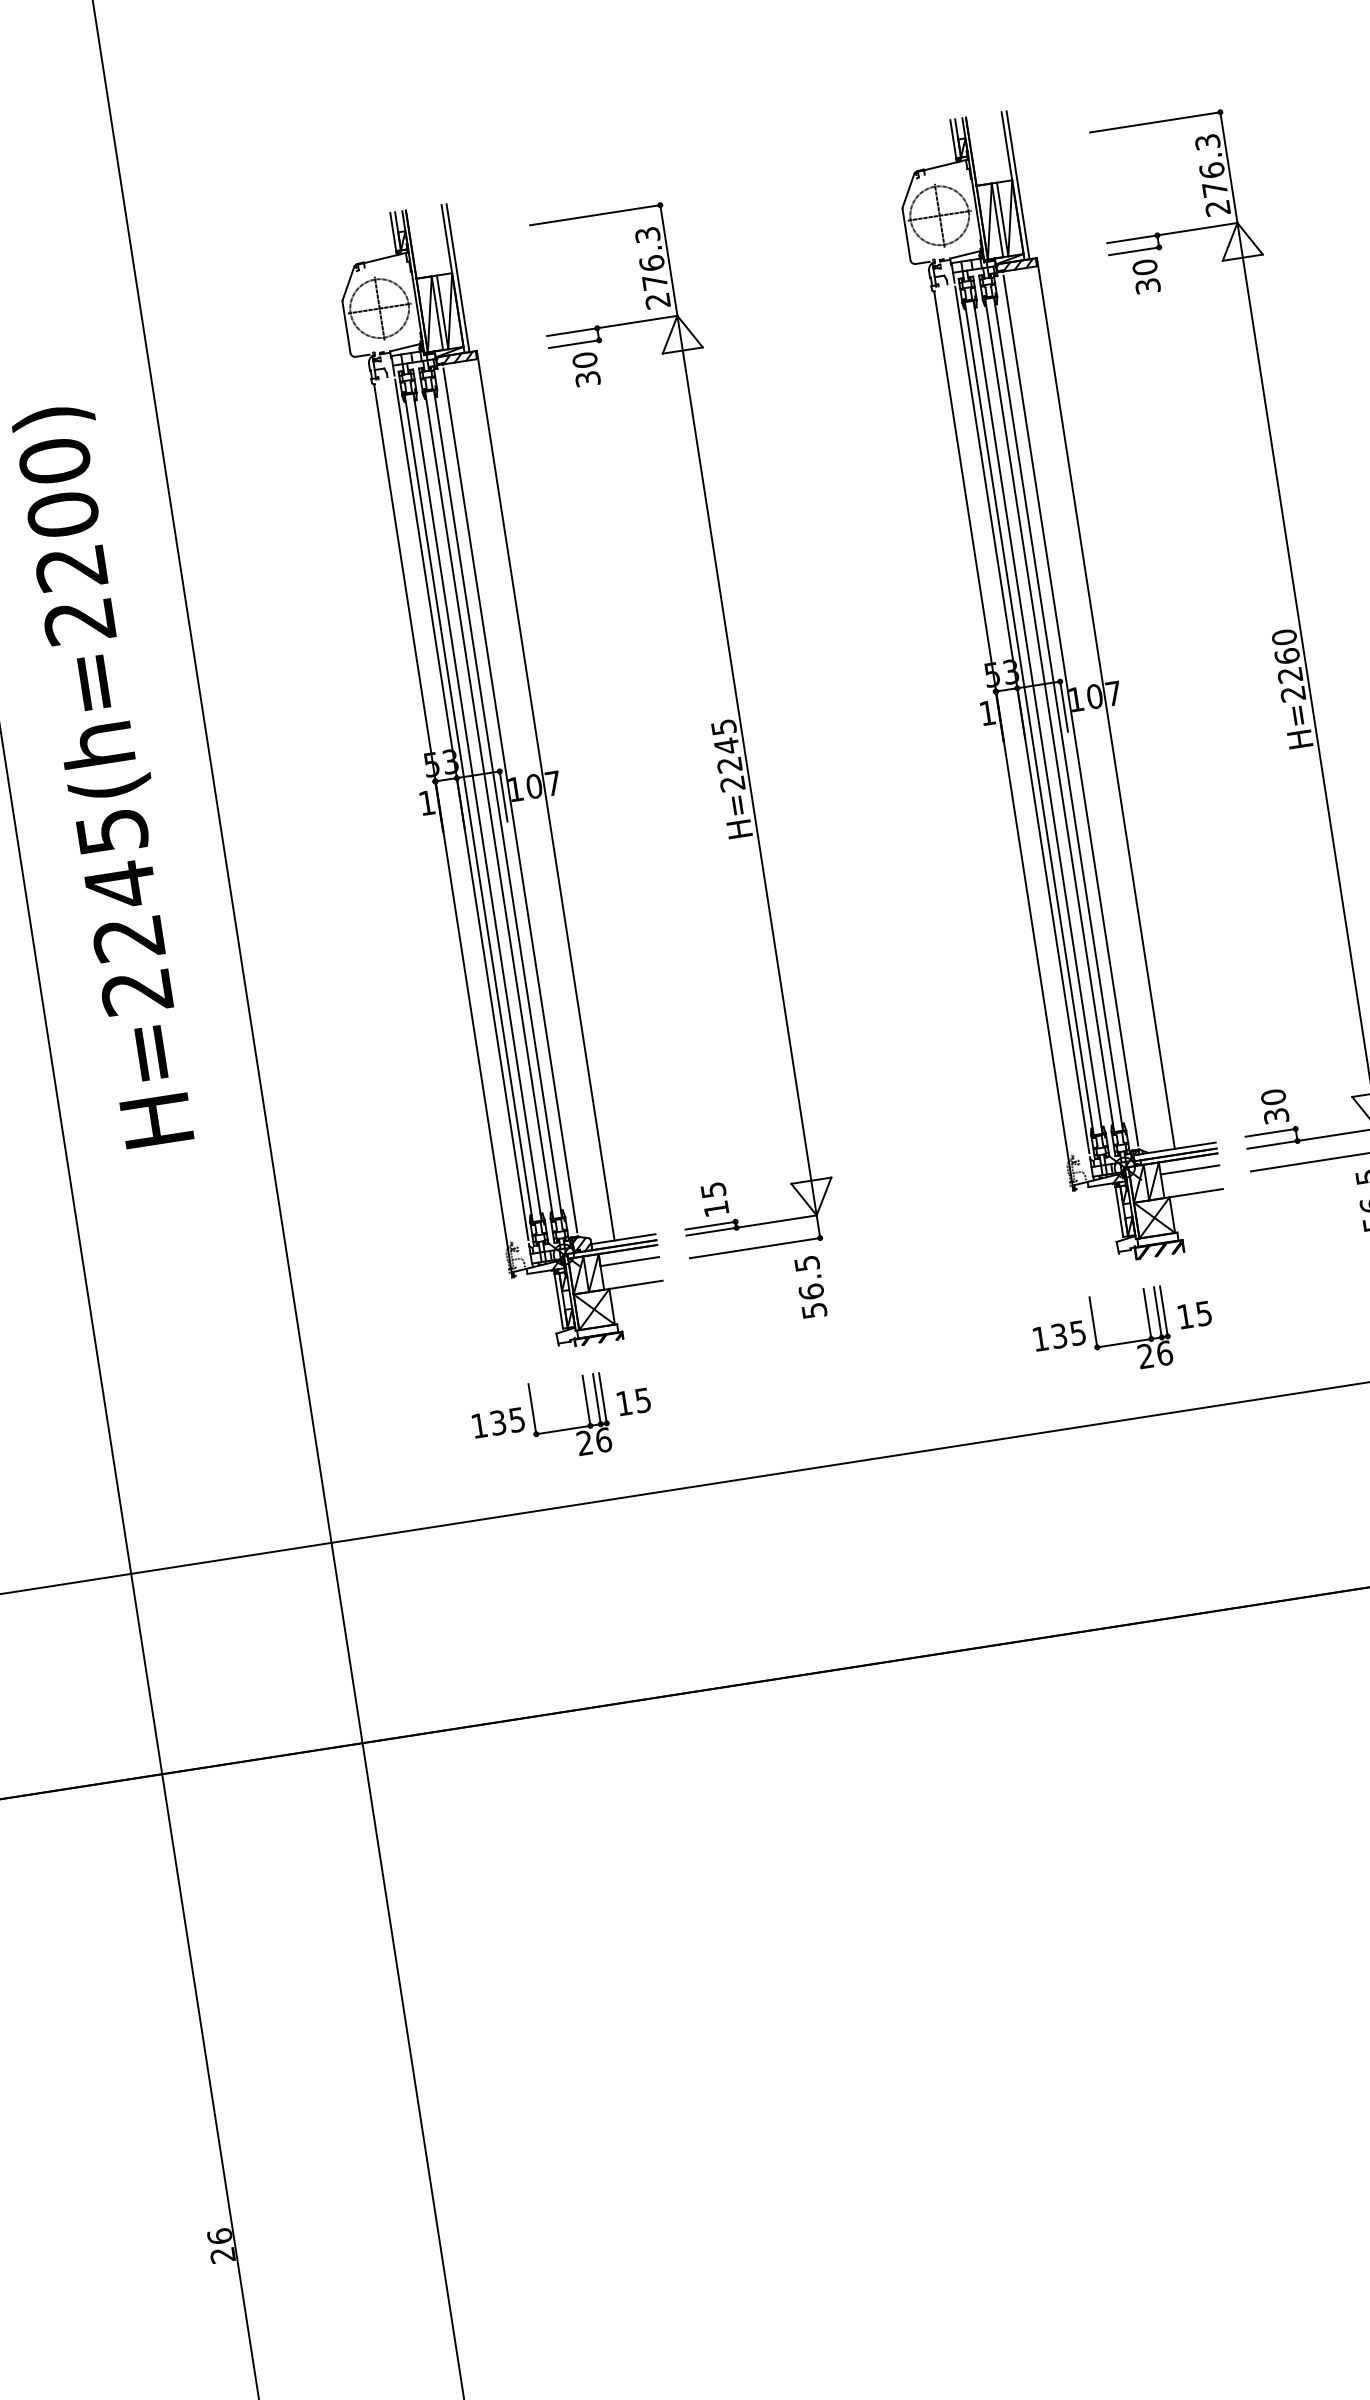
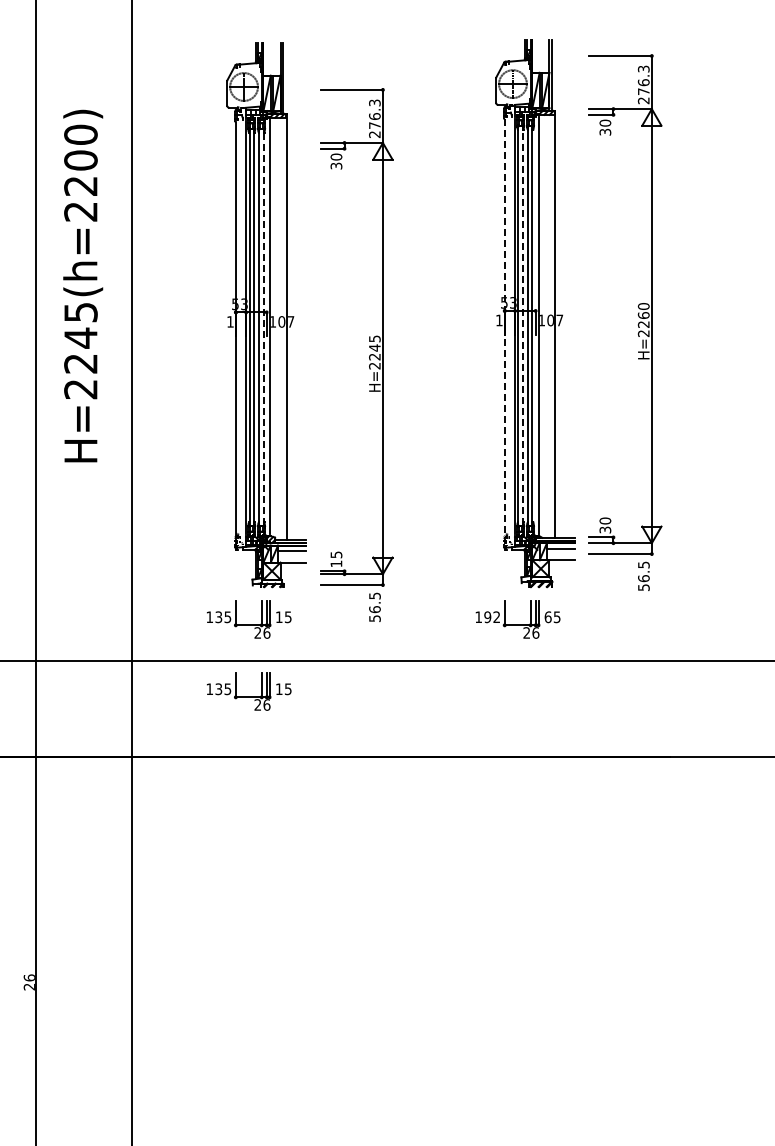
line: (1037, 718) -> (522, 326), solid -> dashed
line: (1003, 742) -> (504, 335), solid -> dashed
part: (718, 763) -> (369, 355), moved
line: (497, 804) -> (263, 327), solid -> dashed
text: (1183, 1317) -> (547, 617), 15 -> 65
text: (1069, 1335) -> (492, 617), 135 -> 192
part: (586, 1567) -> (249, 691), added

